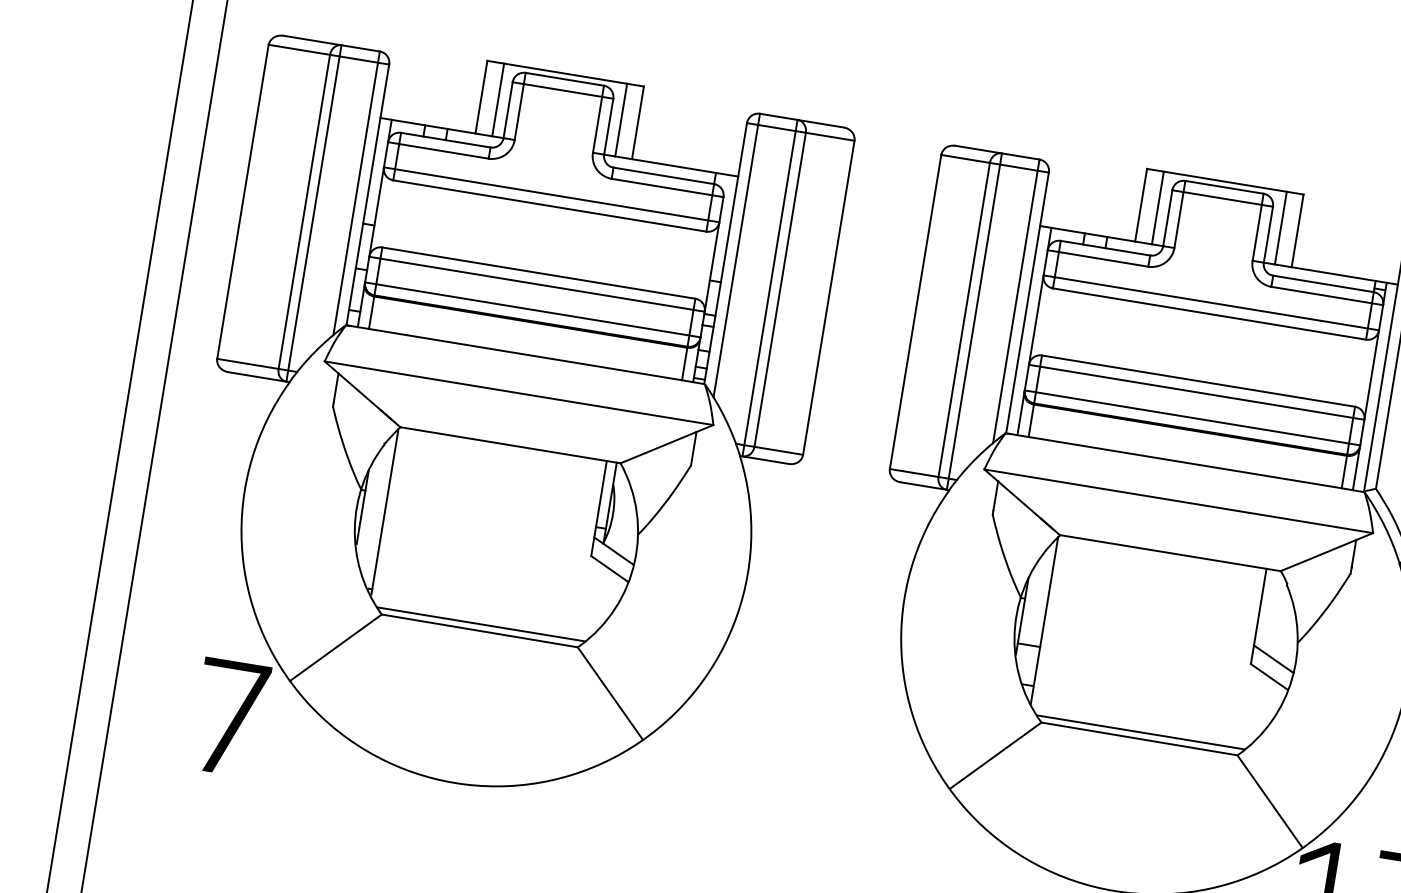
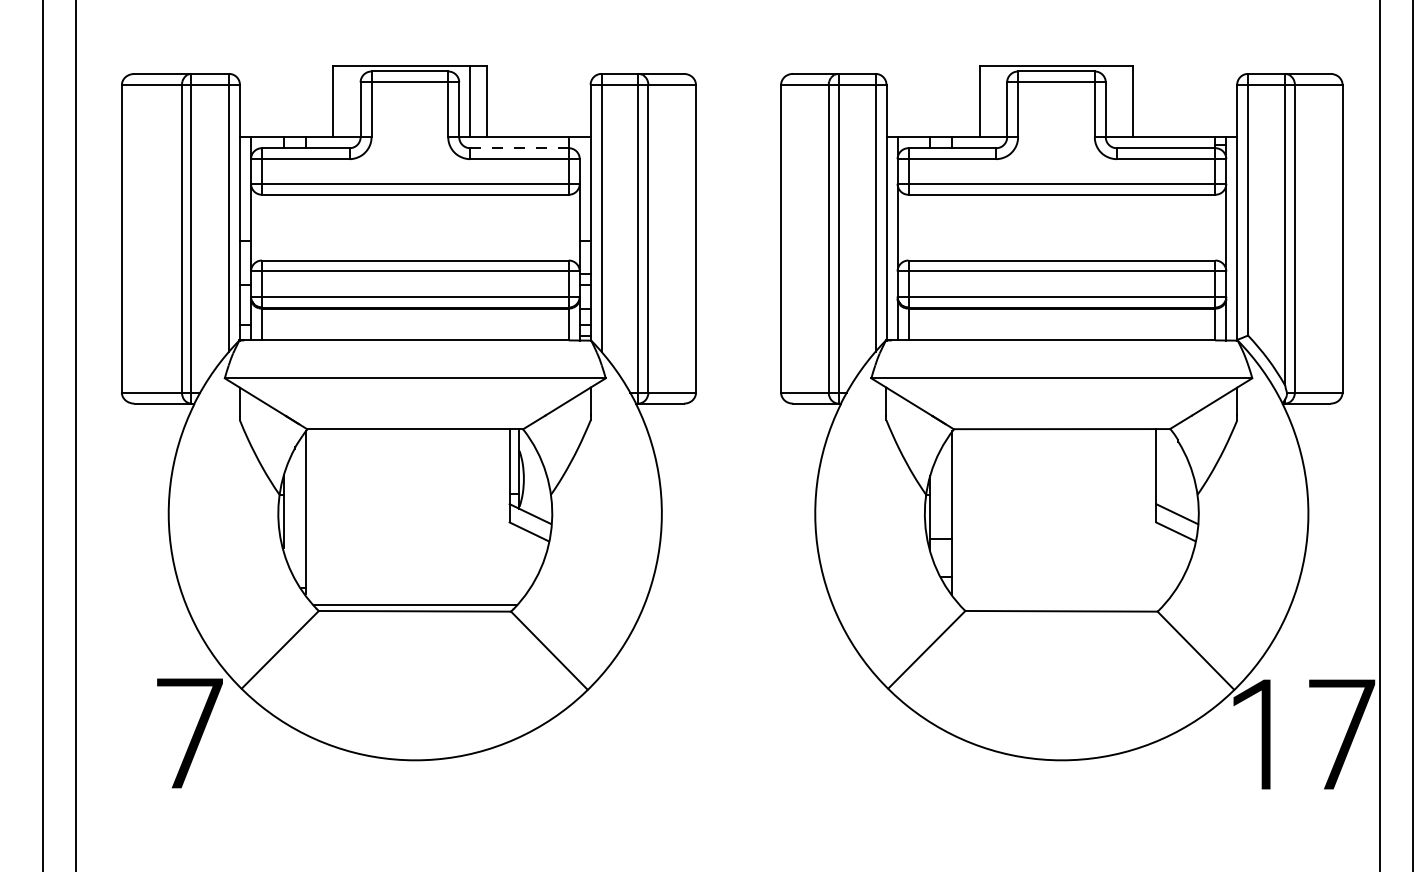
line: (498, 99) -> (349, 101), removed
line: (663, 176) -> (519, 148), solid -> dashed
line: (1158, 207) -> (996, 101), removed
line: (1280, 227) -> (1116, 101), removed
line: (1140, 732) -> (1061, 604), removed

